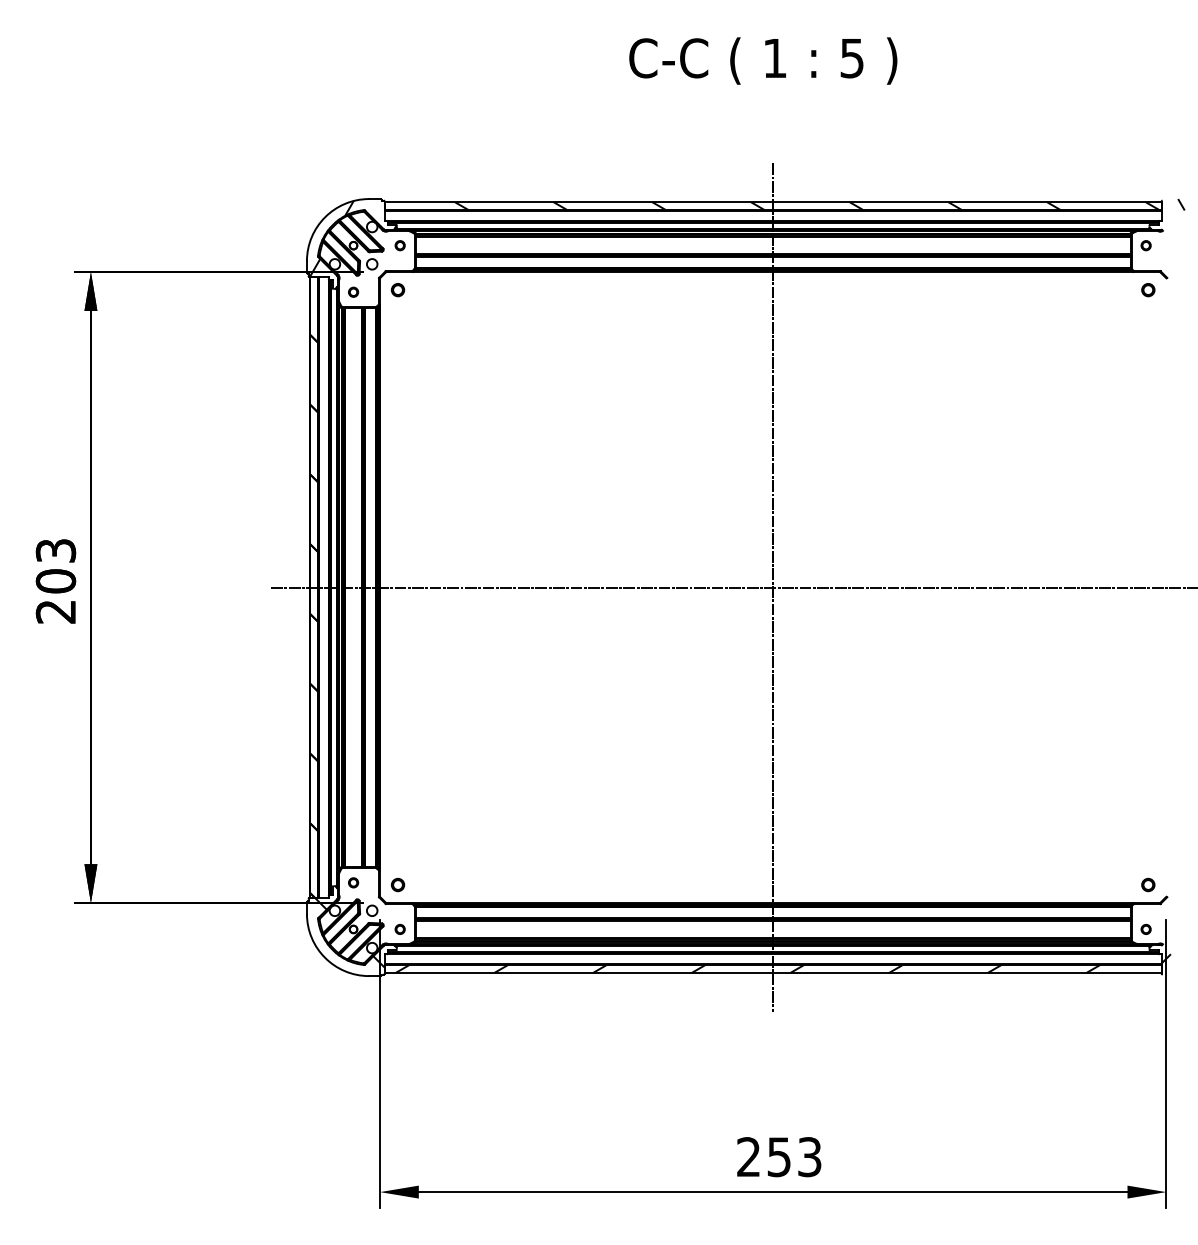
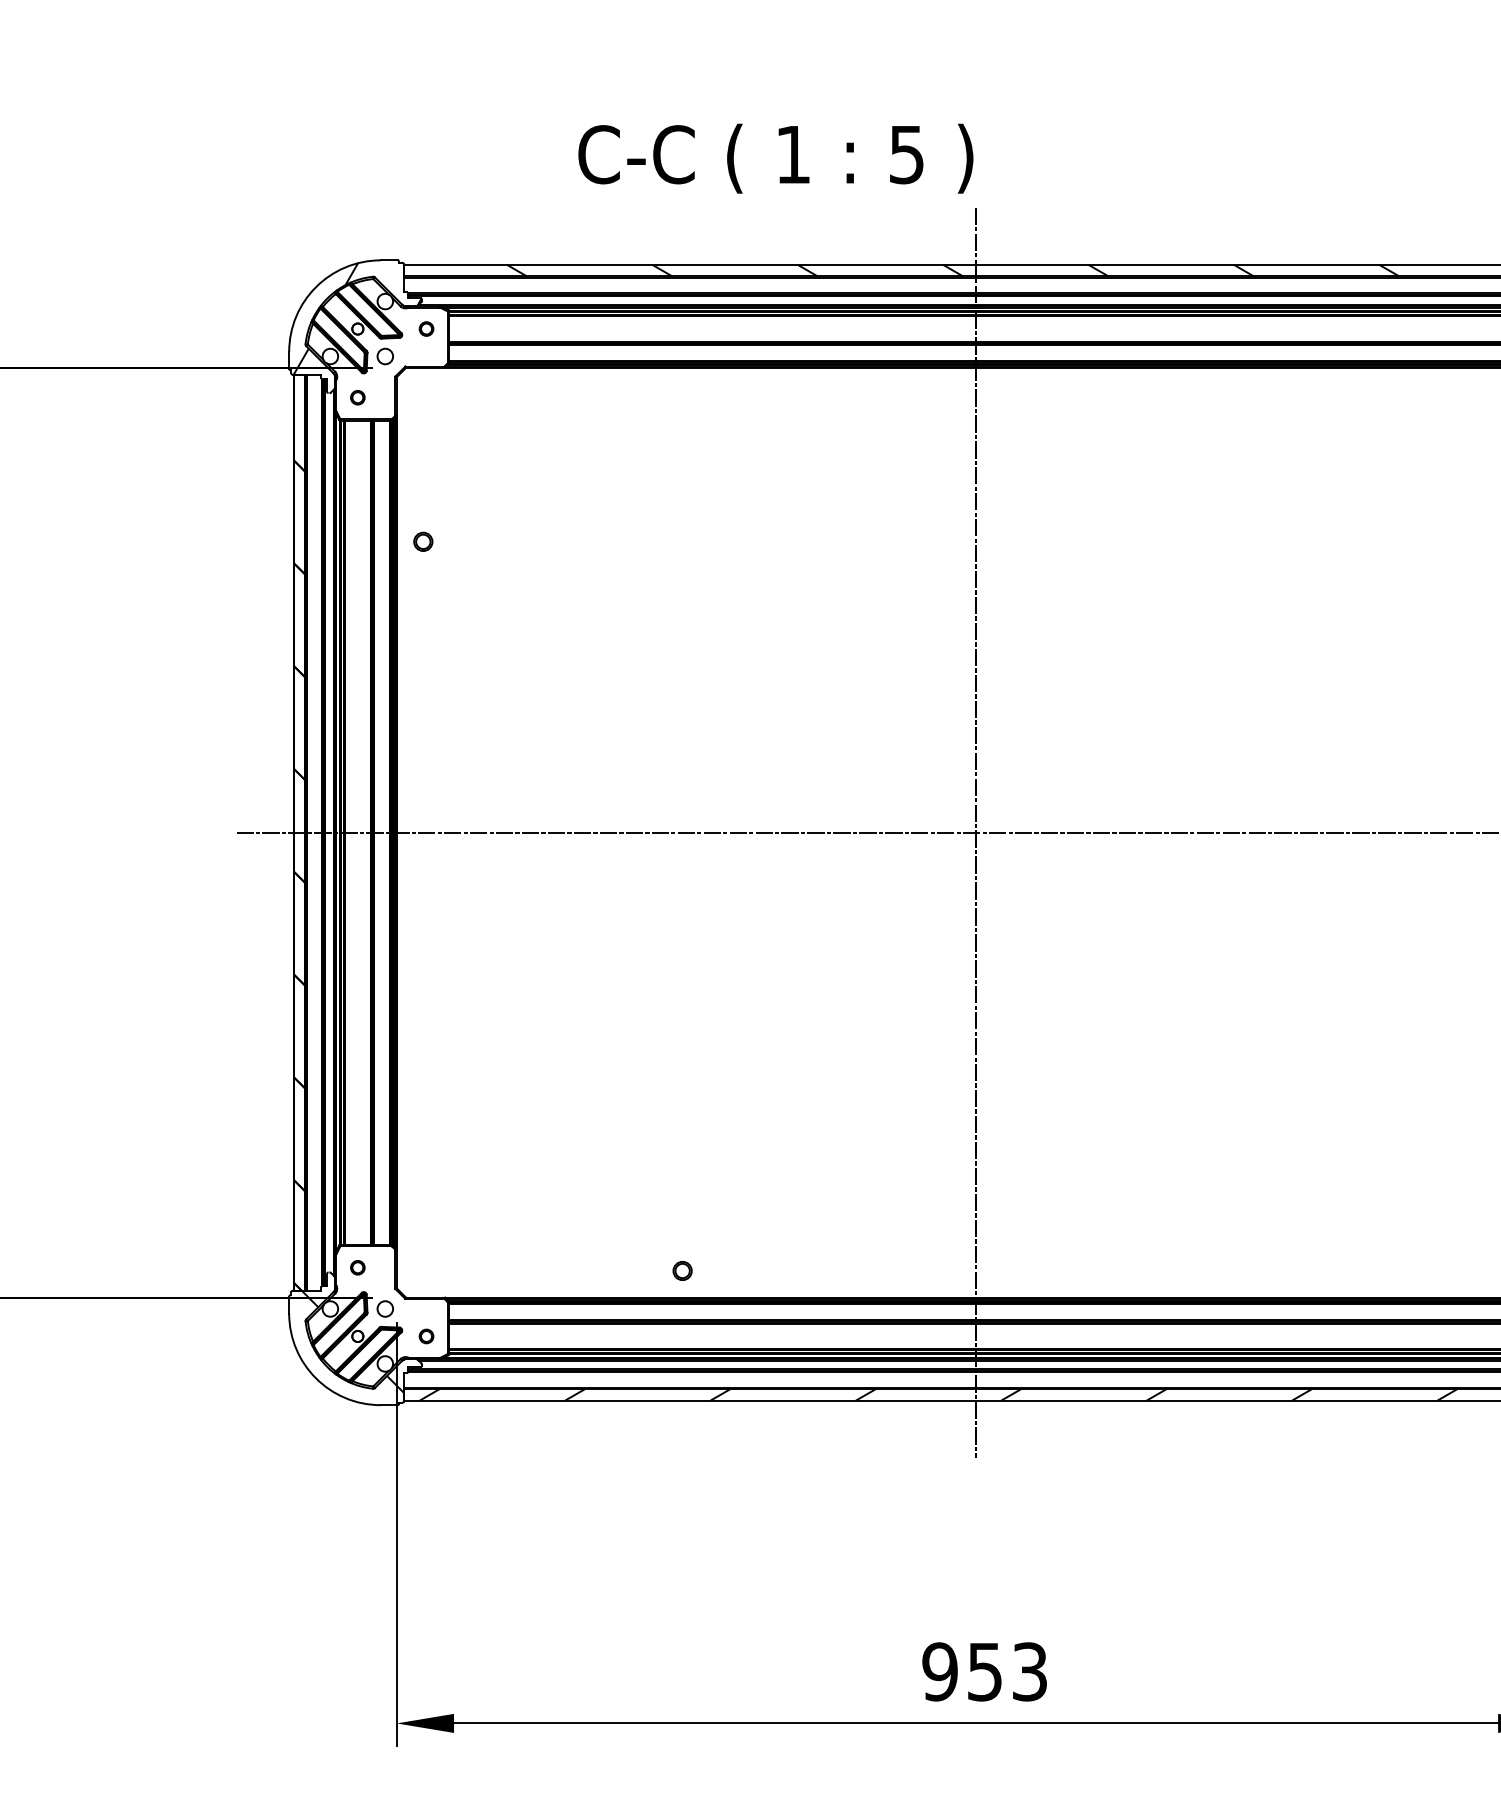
text: (763, 60) -> (776, 157), moved
part: (397, 290) -> (422, 542), moved
part: (398, 884) -> (683, 1270), moved
text: (748, 1157) -> (939, 1672), 253 -> 953

